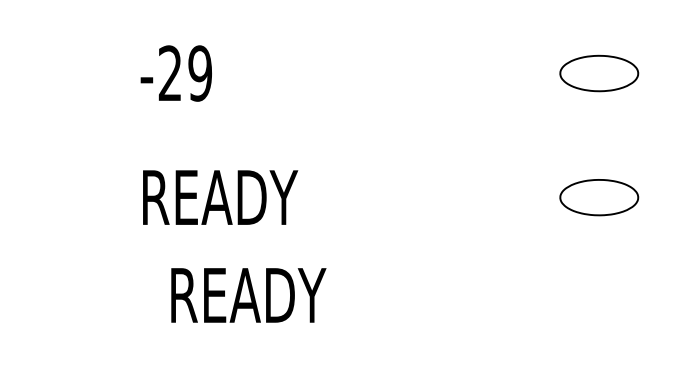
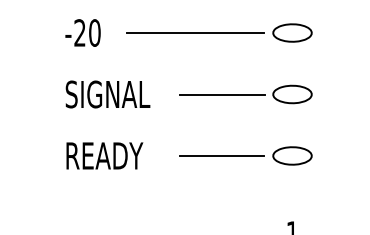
text: (199, 72) -> (94, 32), -29 -> -20
line: (403, 74) -> (195, 33), added
text: (225, 197) -> (107, 94), READY -> SIGNAL
line: (457, 197) -> (222, 94), added
text: (247, 294) -> (104, 155), moved
line: (457, 320) -> (222, 155), added
part: (599, 320) -> (292, 155), added

